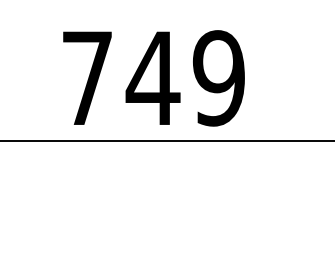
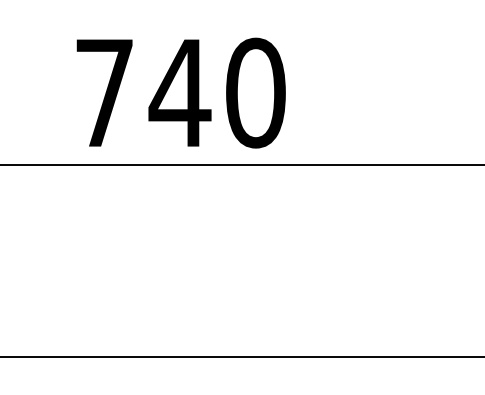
text: (218, 77) -> (255, 92), 749 -> 740

